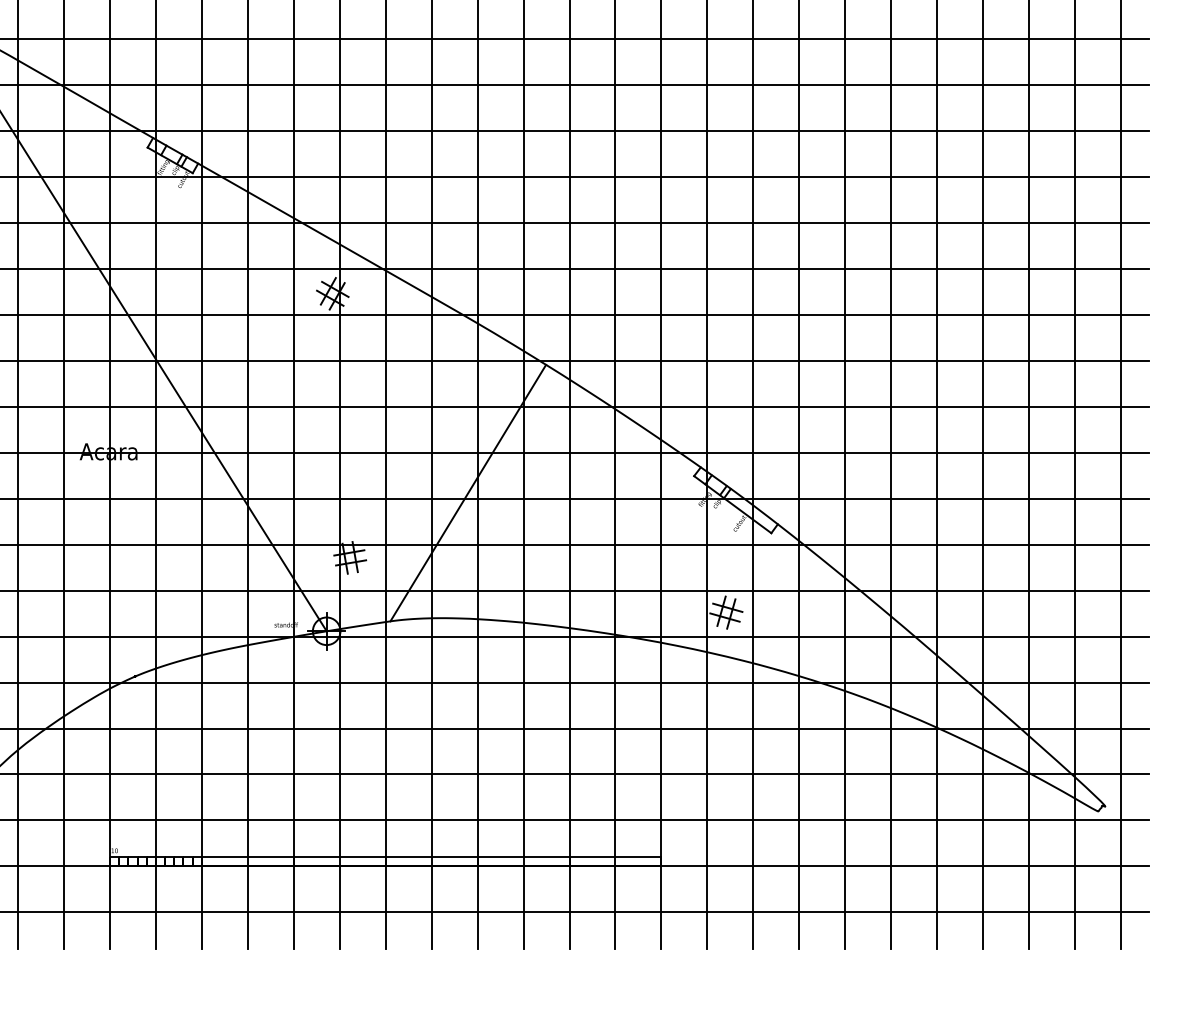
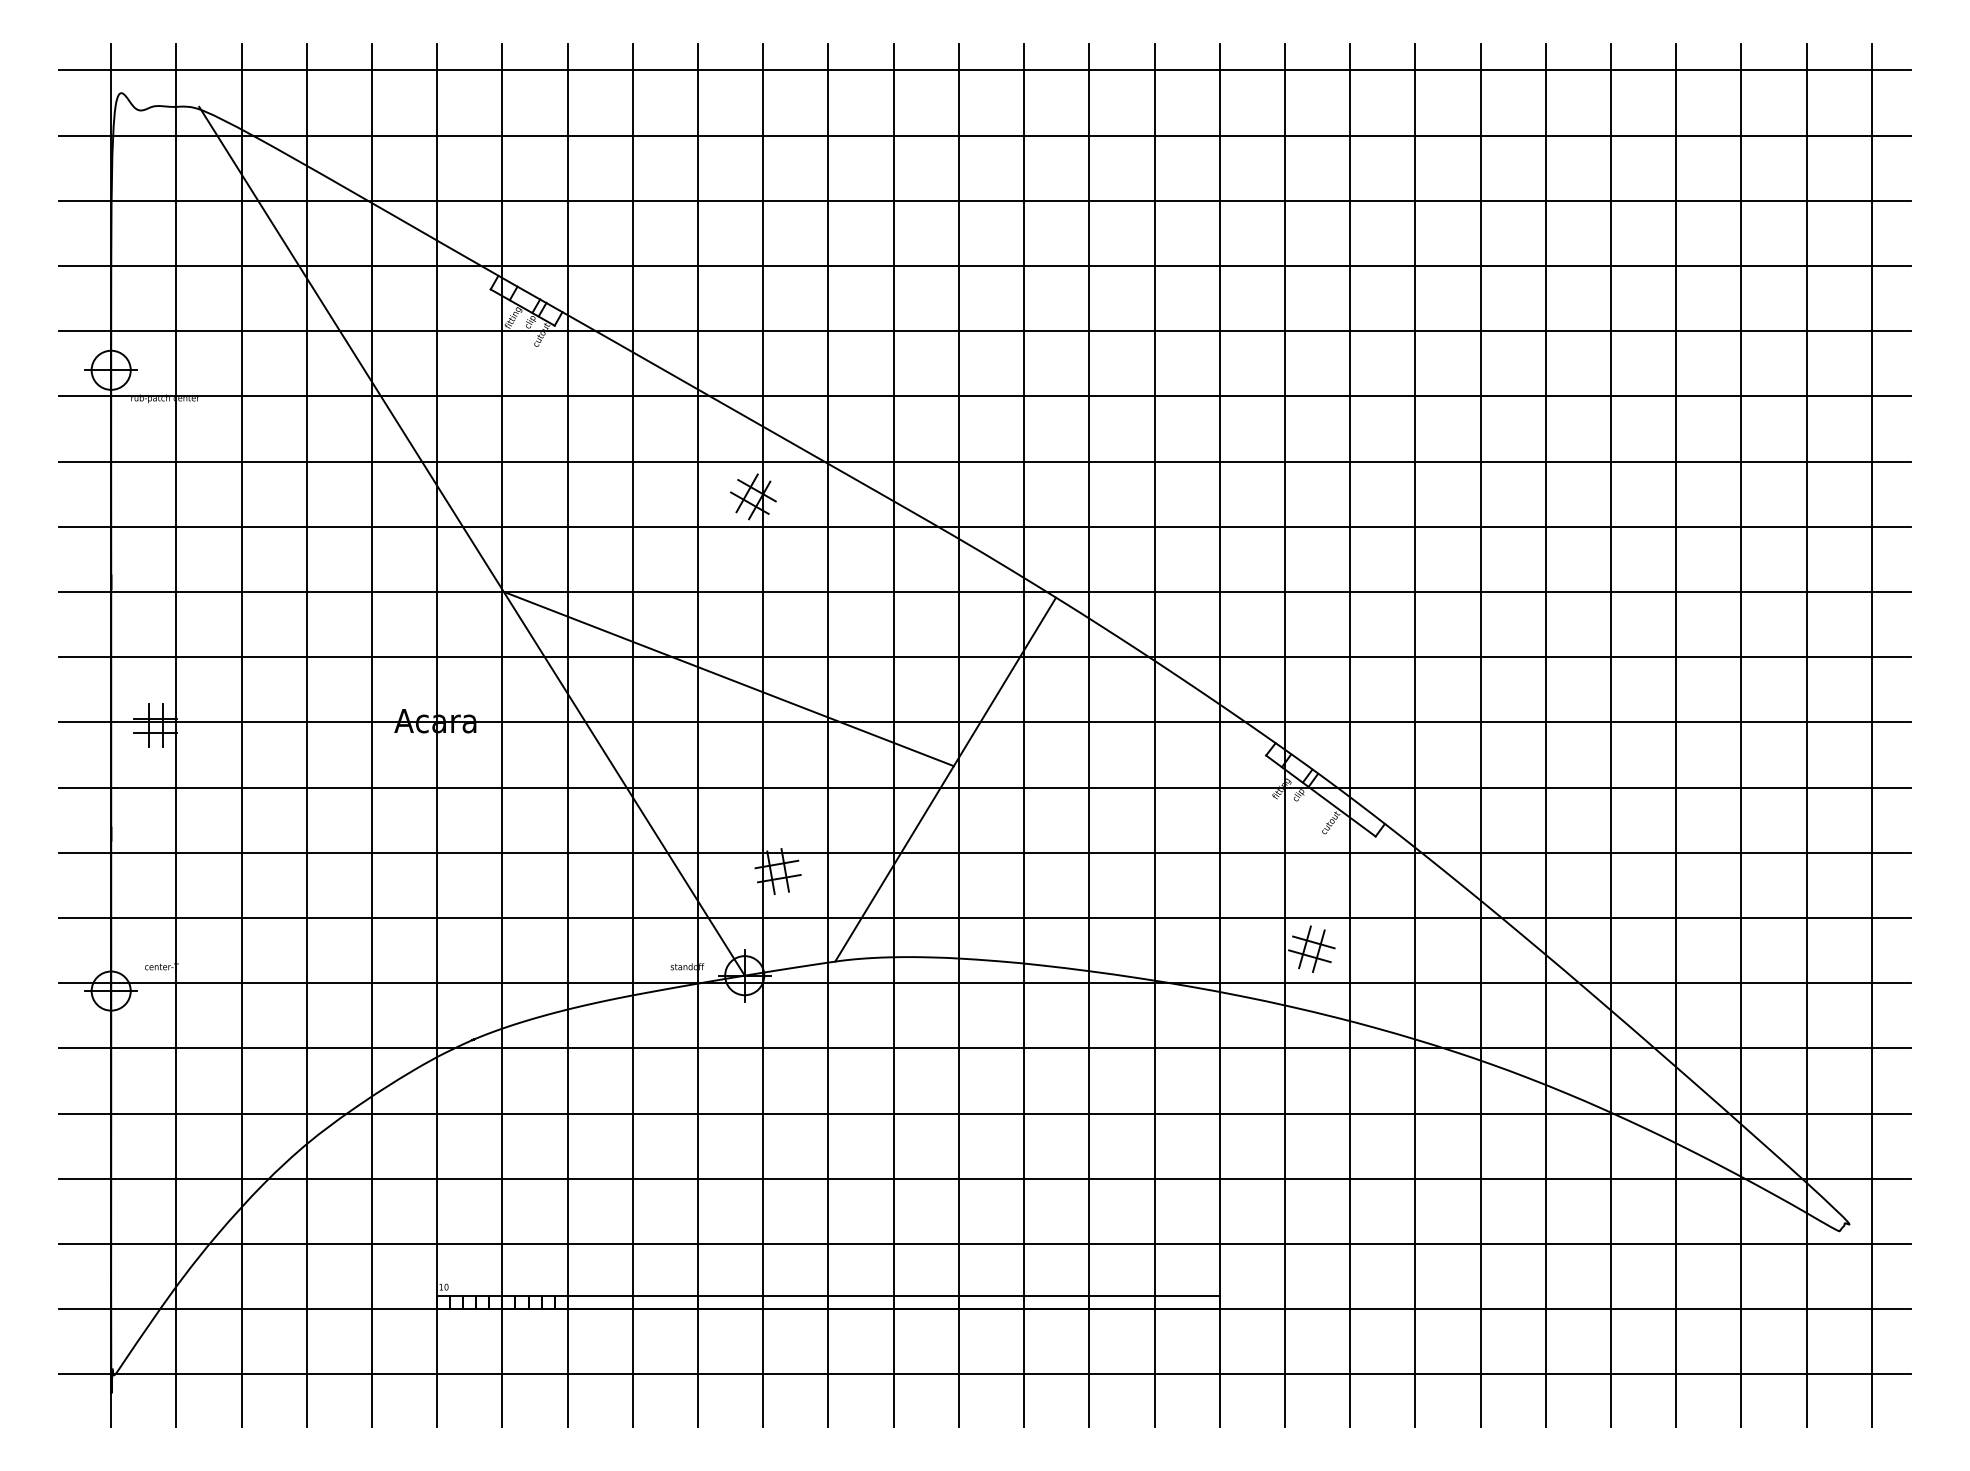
line: (315, 422) -> (728, 679), added

